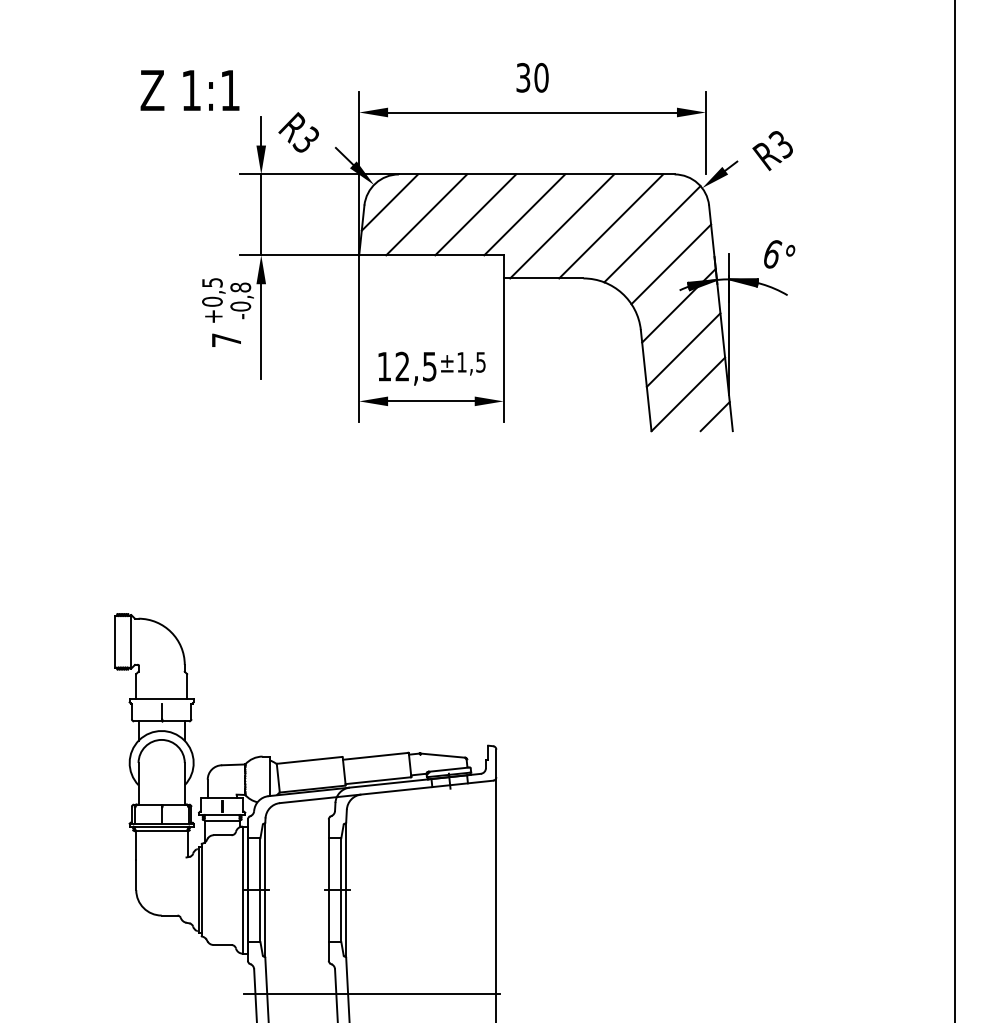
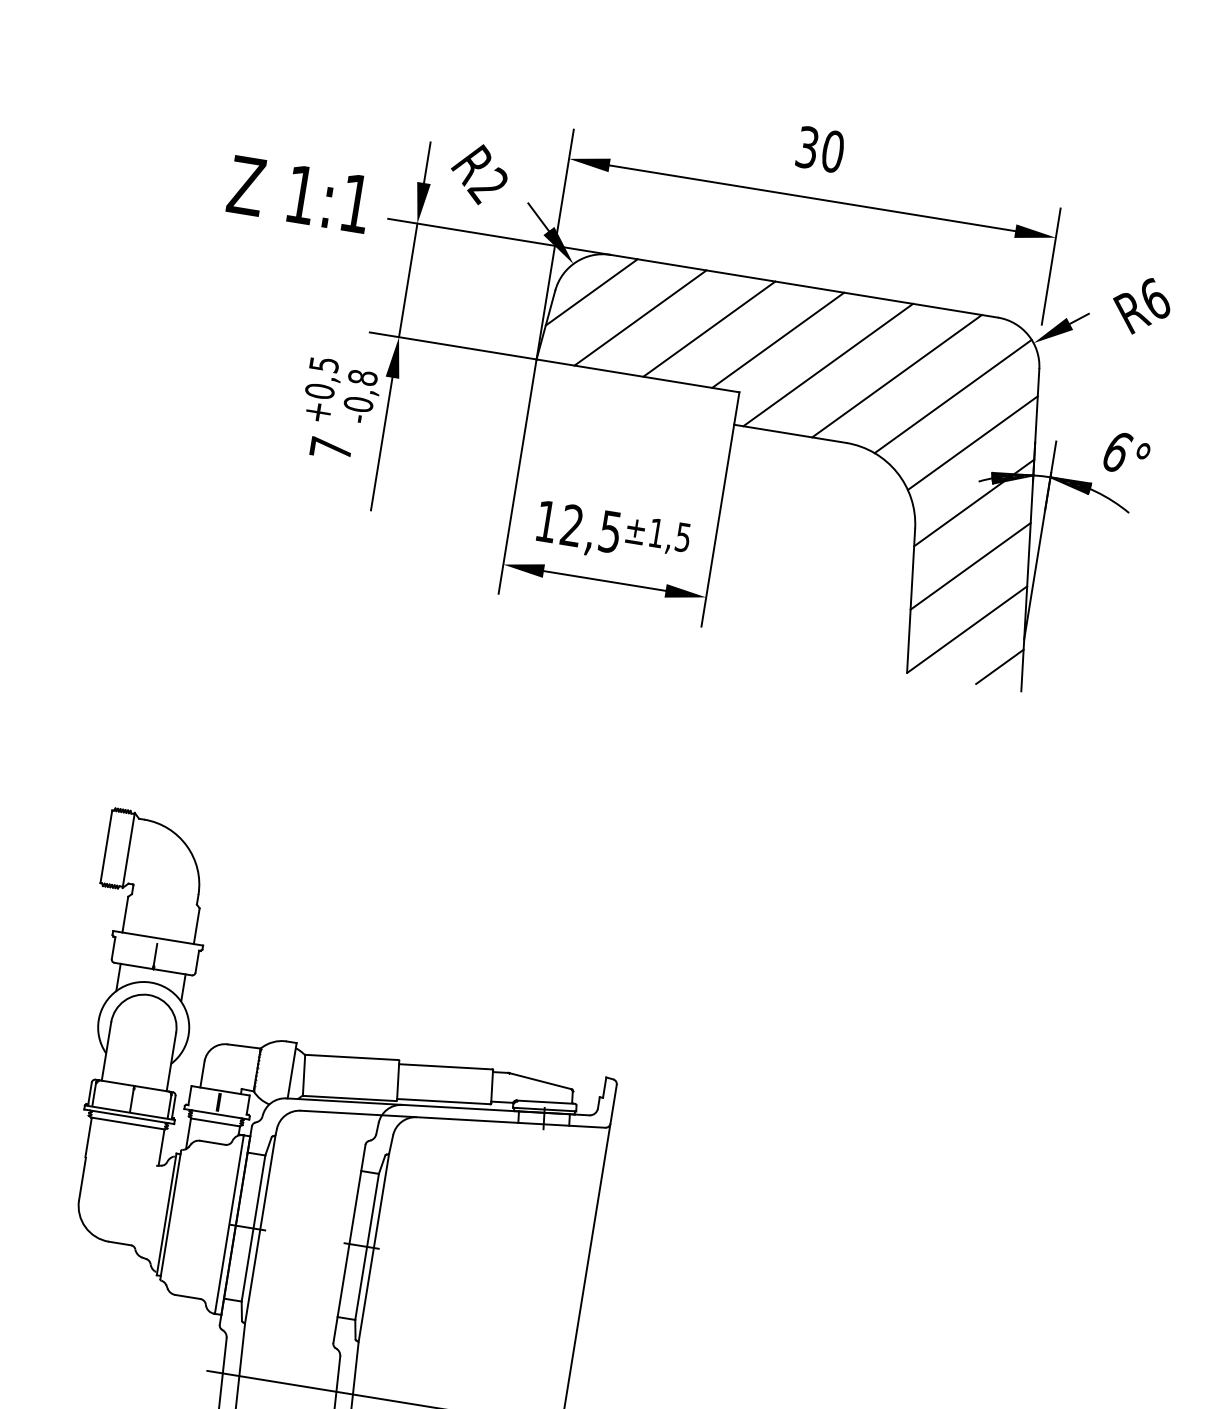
text: (189, 90) -> (298, 194), moved
text: (305, 140) -> (487, 185), R3 -> R2
text: (780, 143) -> (1153, 298), R3 -> R6

